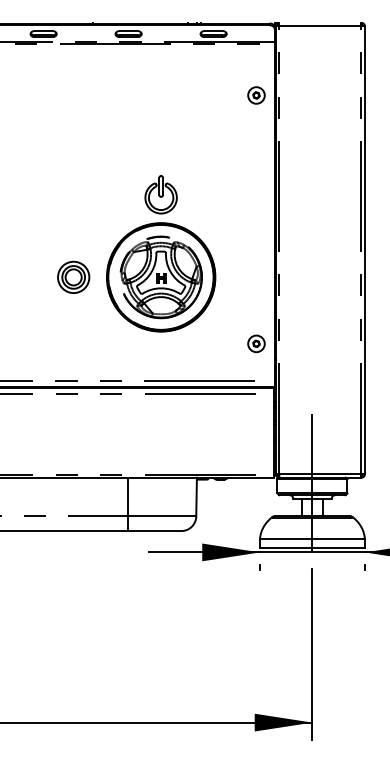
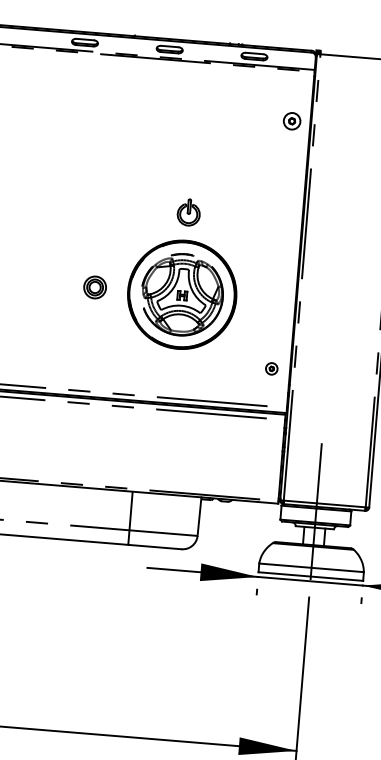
part: (160, 194) -> (188, 212), size x0.7
part: (73, 276) -> (94, 286), size x0.7
part: (256, 343) -> (271, 368), size x0.7

